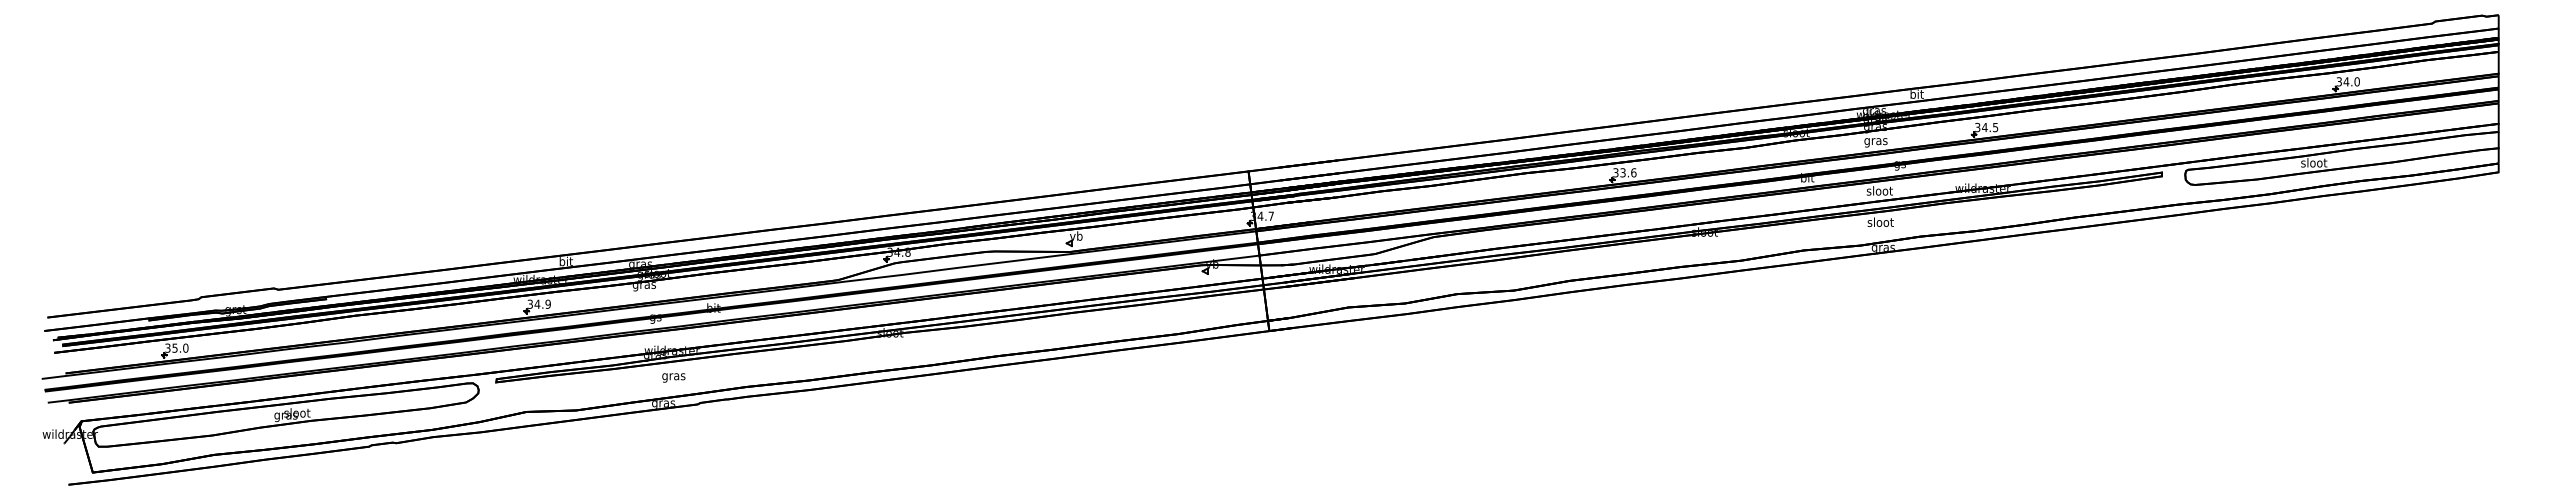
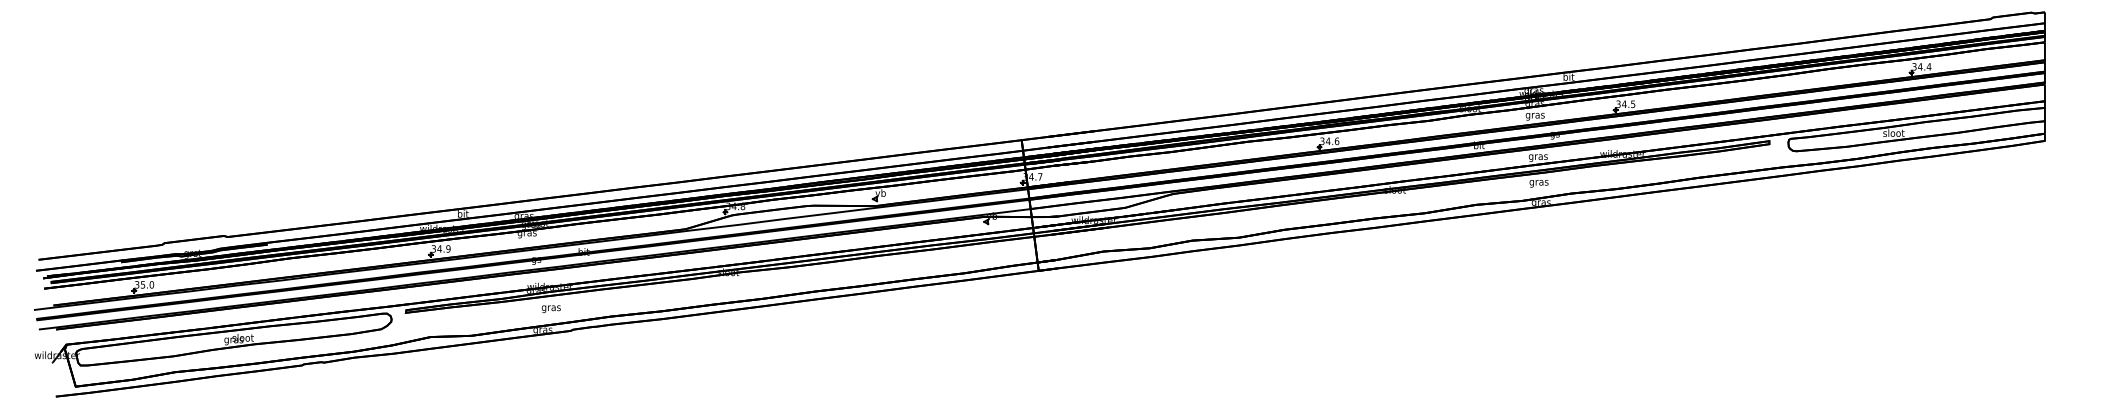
text: (2357, 81) -> (1929, 66), 34.0 -> 34.4
text: (1622, 172) -> (1327, 141), 33.6 -> 34.6
text: (1879, 192) -> (1538, 157), sloot -> gras
text: (1880, 223) -> (1538, 182), sloot -> gras

